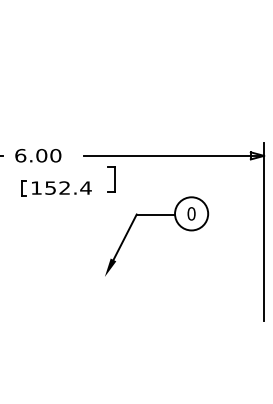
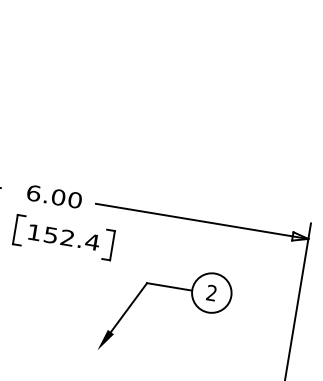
text: (38, 155) -> (54, 196), moved
part: (111, 179) -> (108, 245), moved
part: (23, 188) -> (18, 230), size x1.67
text: (191, 213) -> (211, 292), 0 -> 2

